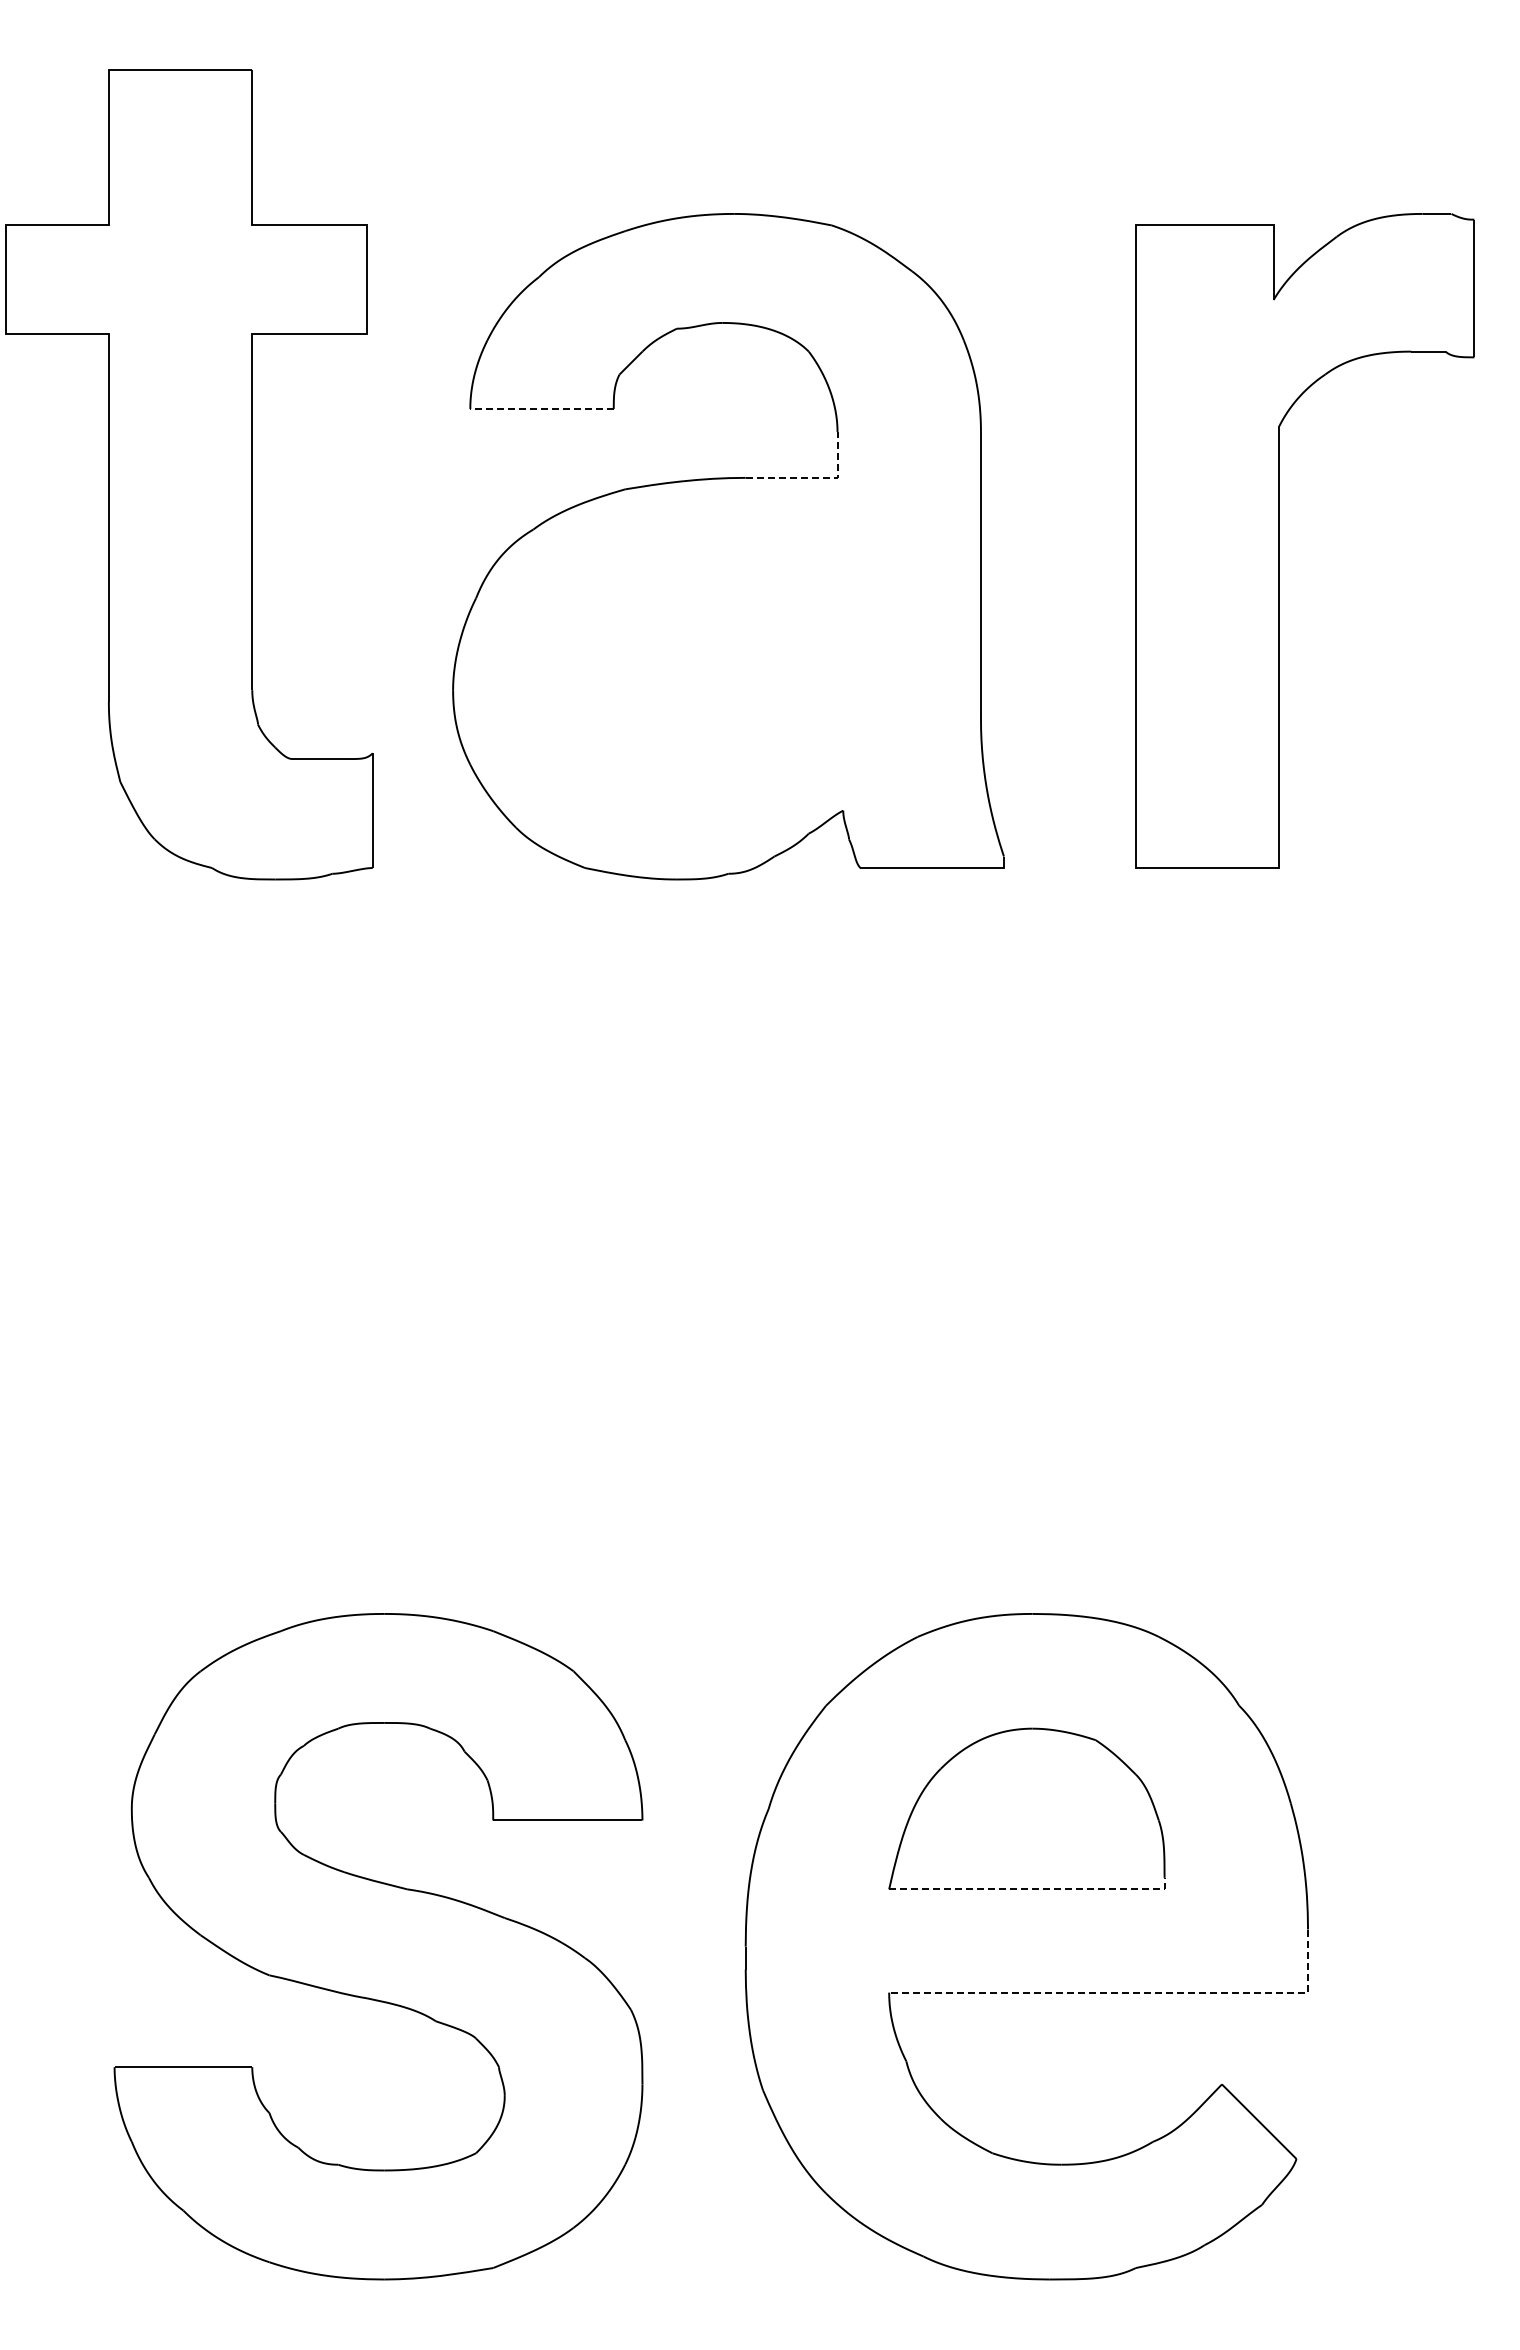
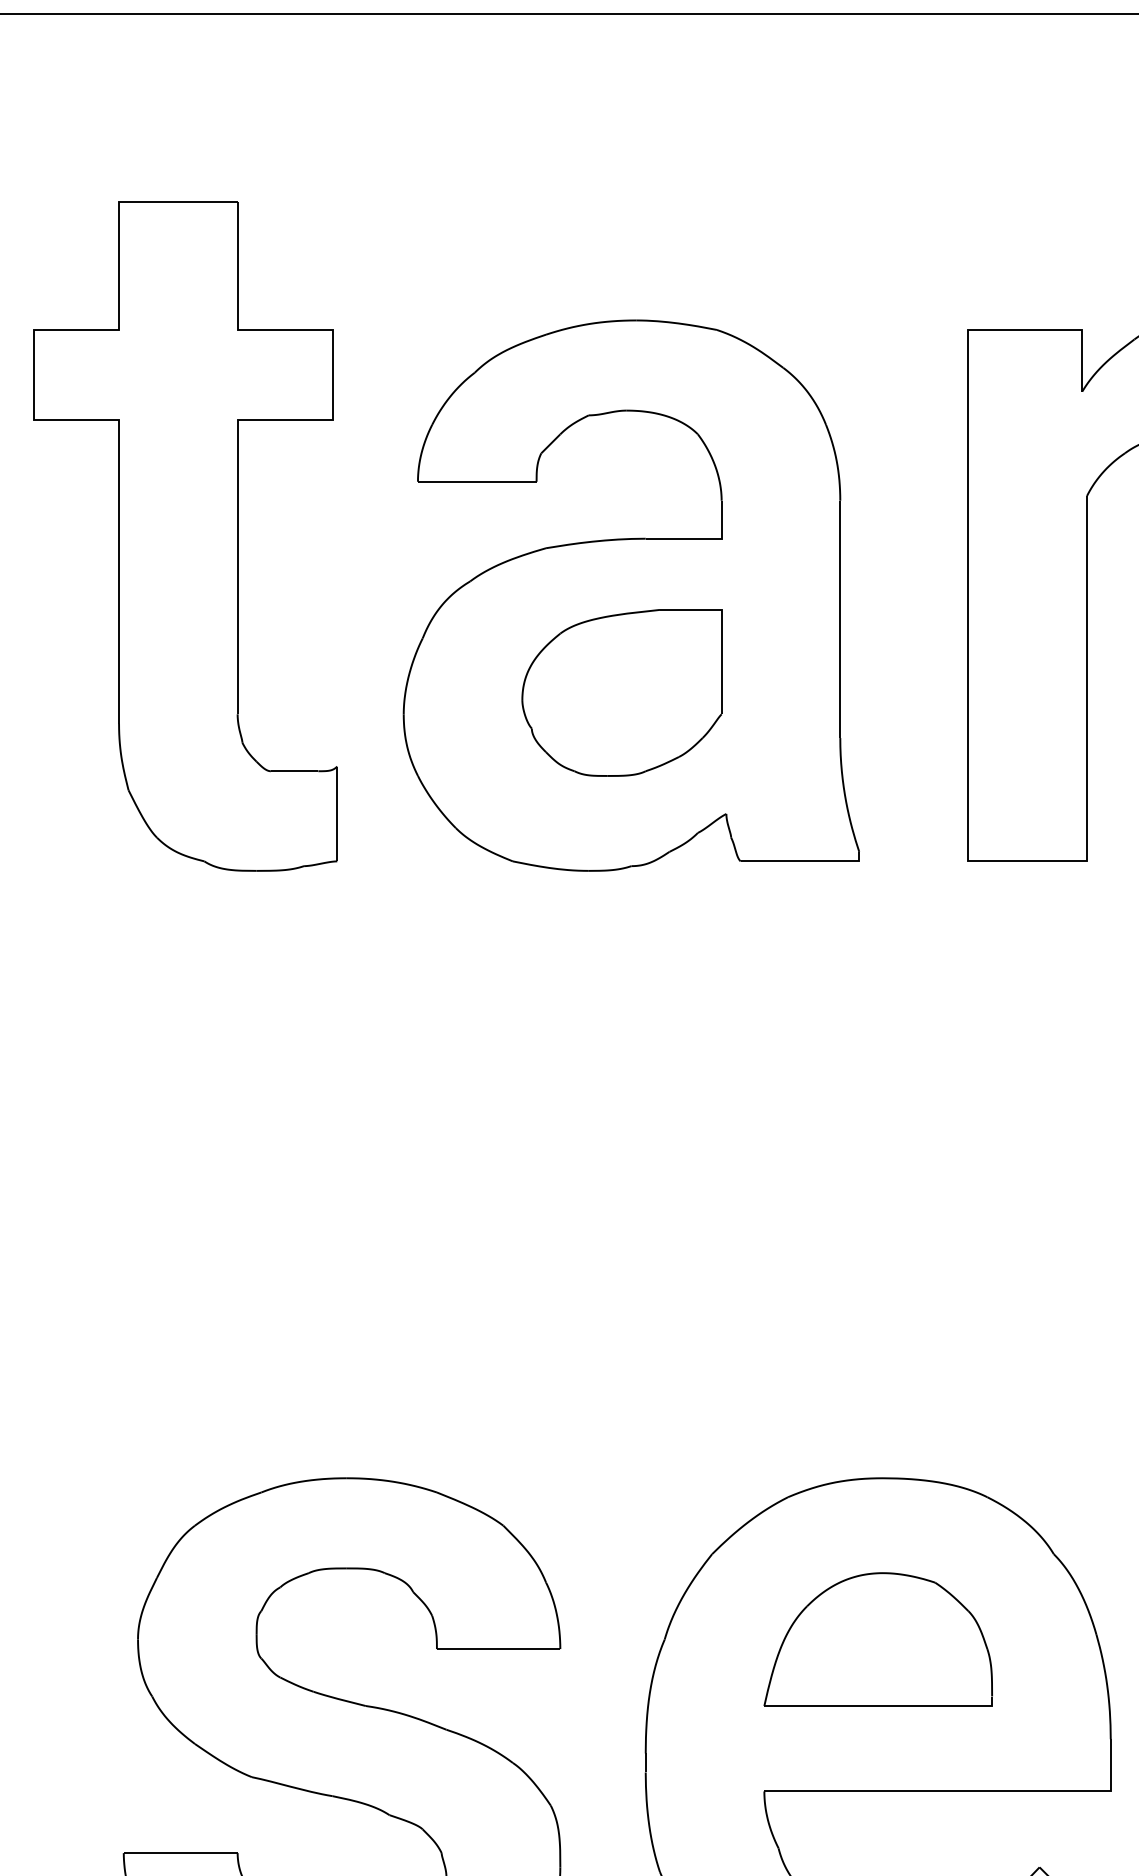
line: (542, 409) -> (477, 482), dashed -> solid
line: (815, 477) -> (703, 538), dashed -> solid
part: (716, 664) -> (621, 693), added
line: (1033, 1889) -> (883, 1706), dashed -> solid
line: (1131, 1992) -> (964, 1791), dashed -> solid

